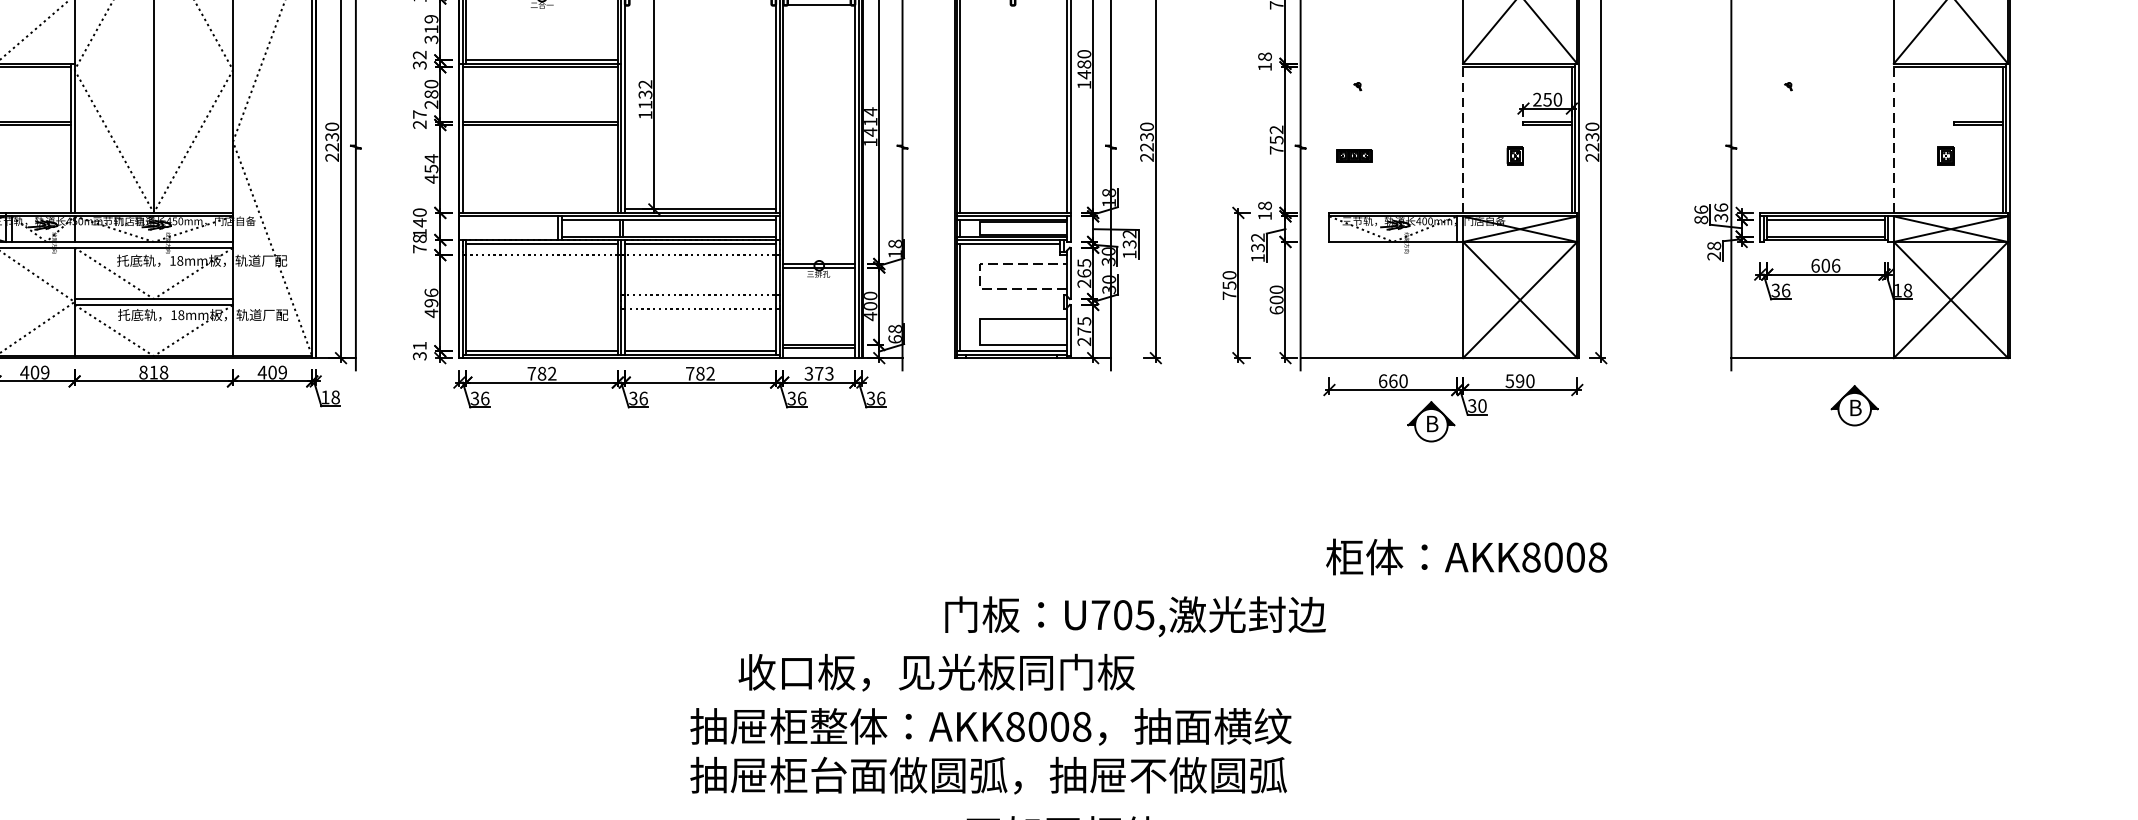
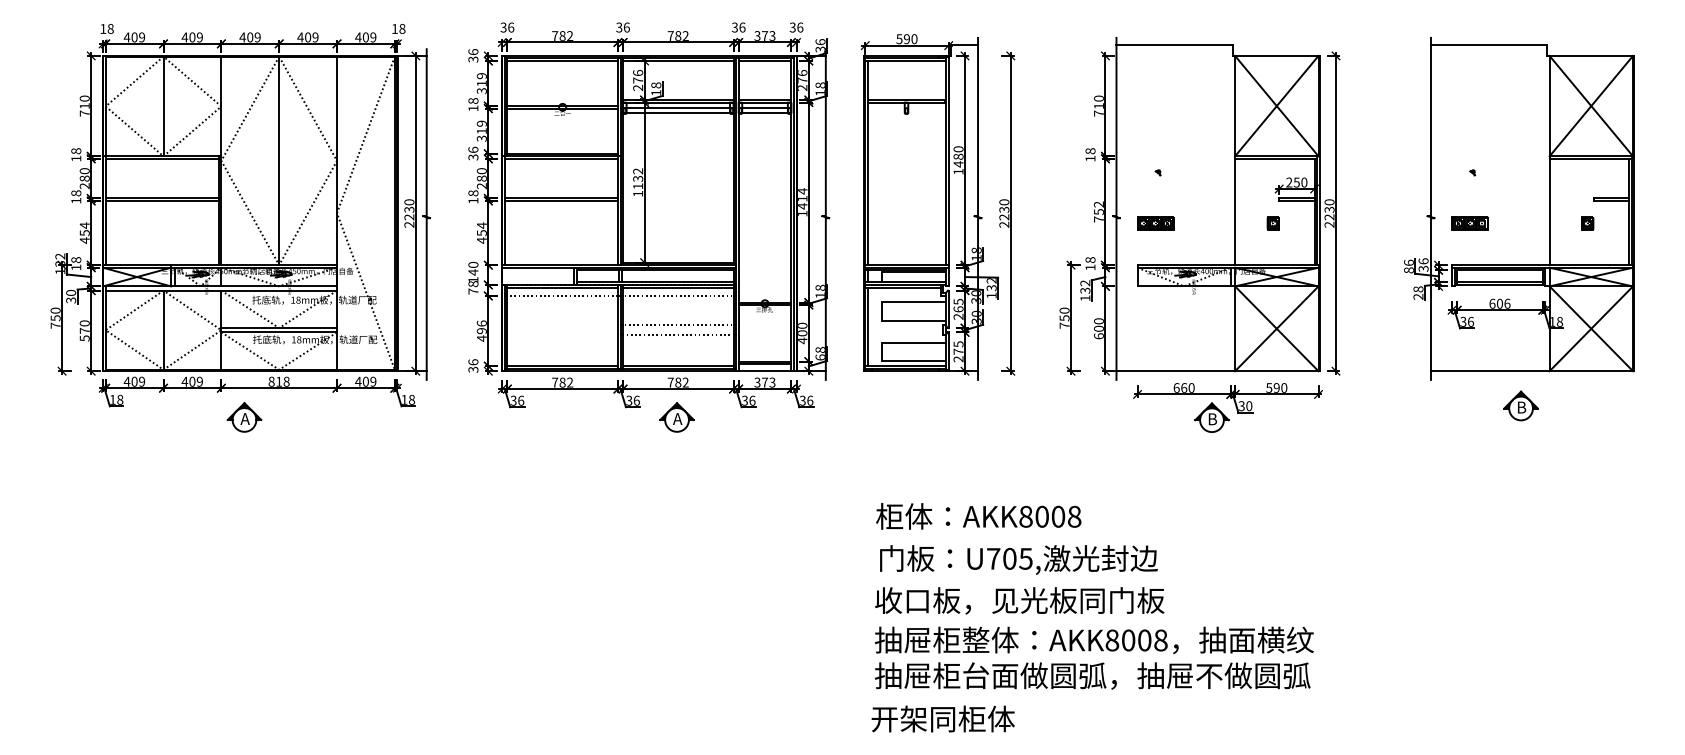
line: (699, 5) -> (677, 113), added
text: (419, 54) -> (473, 149), 32 -> 36
text: (419, 118) -> (473, 196), 27 -> 18
line: (1463, 138) -> (1235, 210), dashed -> solid
line: (1893, 138) -> (1549, 210), dashed -> solid
part: (1354, 155) -> (1155, 223), size x1.43
part: (1784, 155) -> (1469, 223), added
line: (980, 276) -> (882, 311), dashed -> solid
text: (419, 346) -> (473, 362), 31 -> 36
part: (106, 421) -> (244, 417), added
part: (698, 421) -> (676, 417), added
text: (1466, 557) -> (978, 516), moved
text: (1134, 616) -> (1018, 559), moved
text: (936, 672) -> (1019, 600), moved
text: (991, 750) -> (1094, 657), moved

